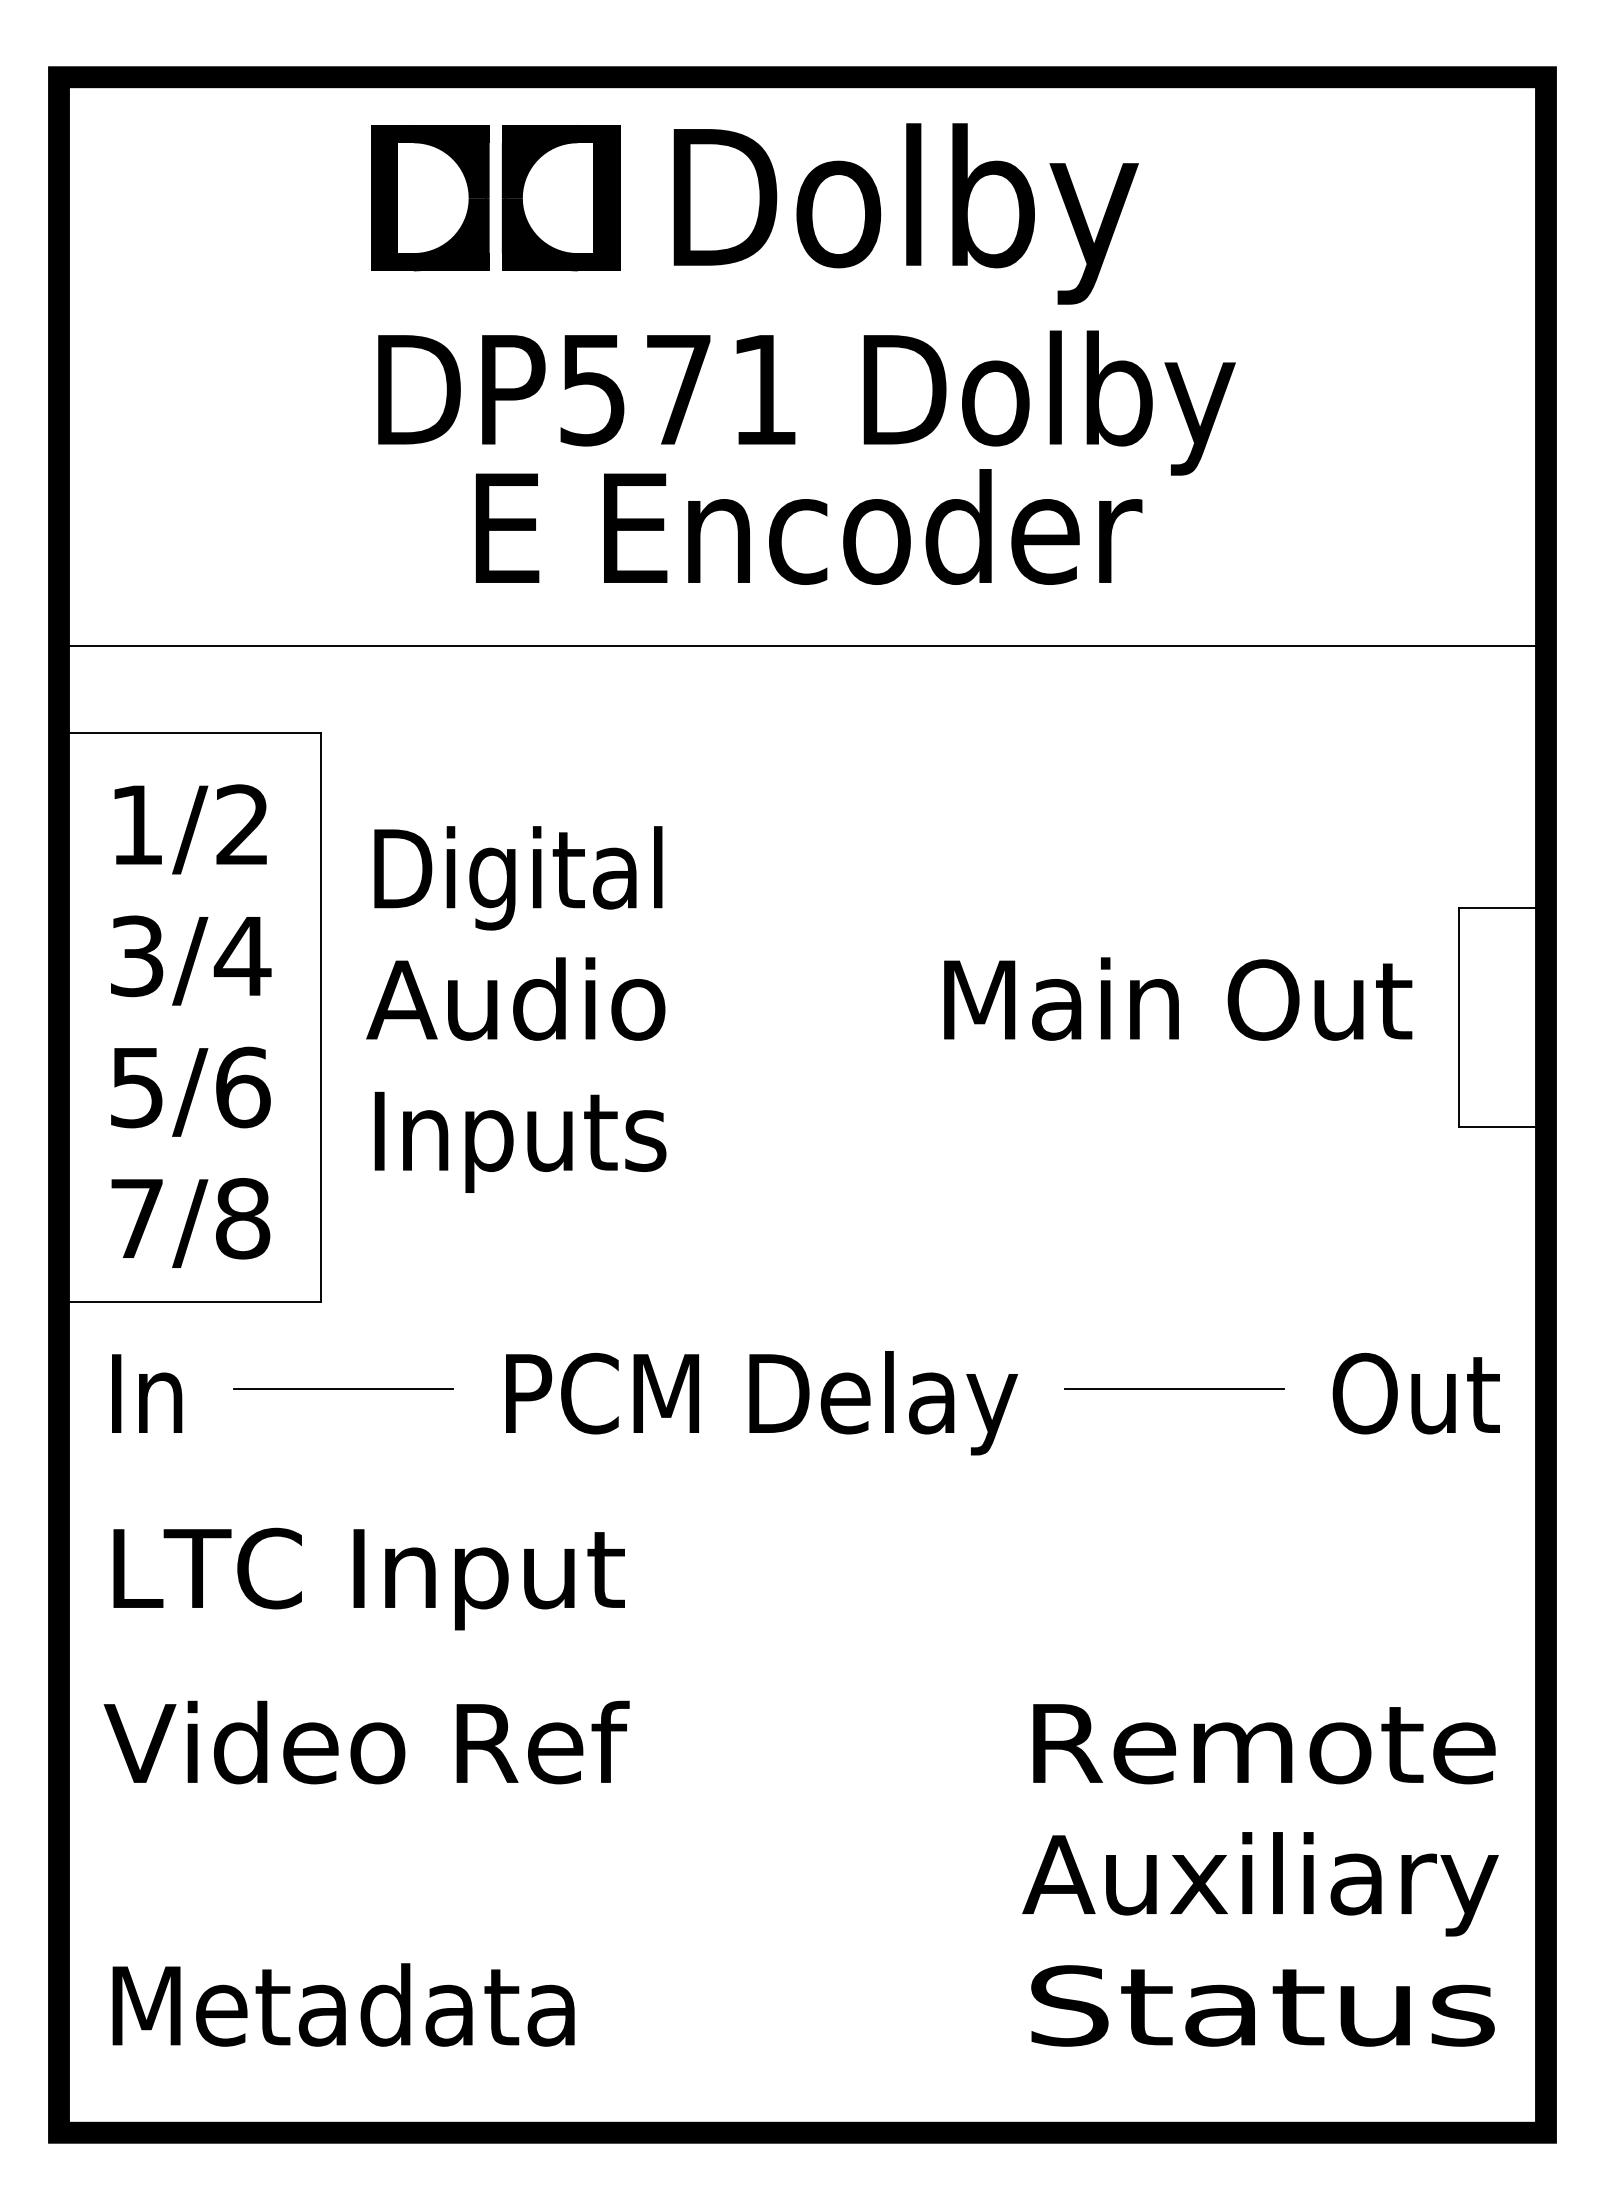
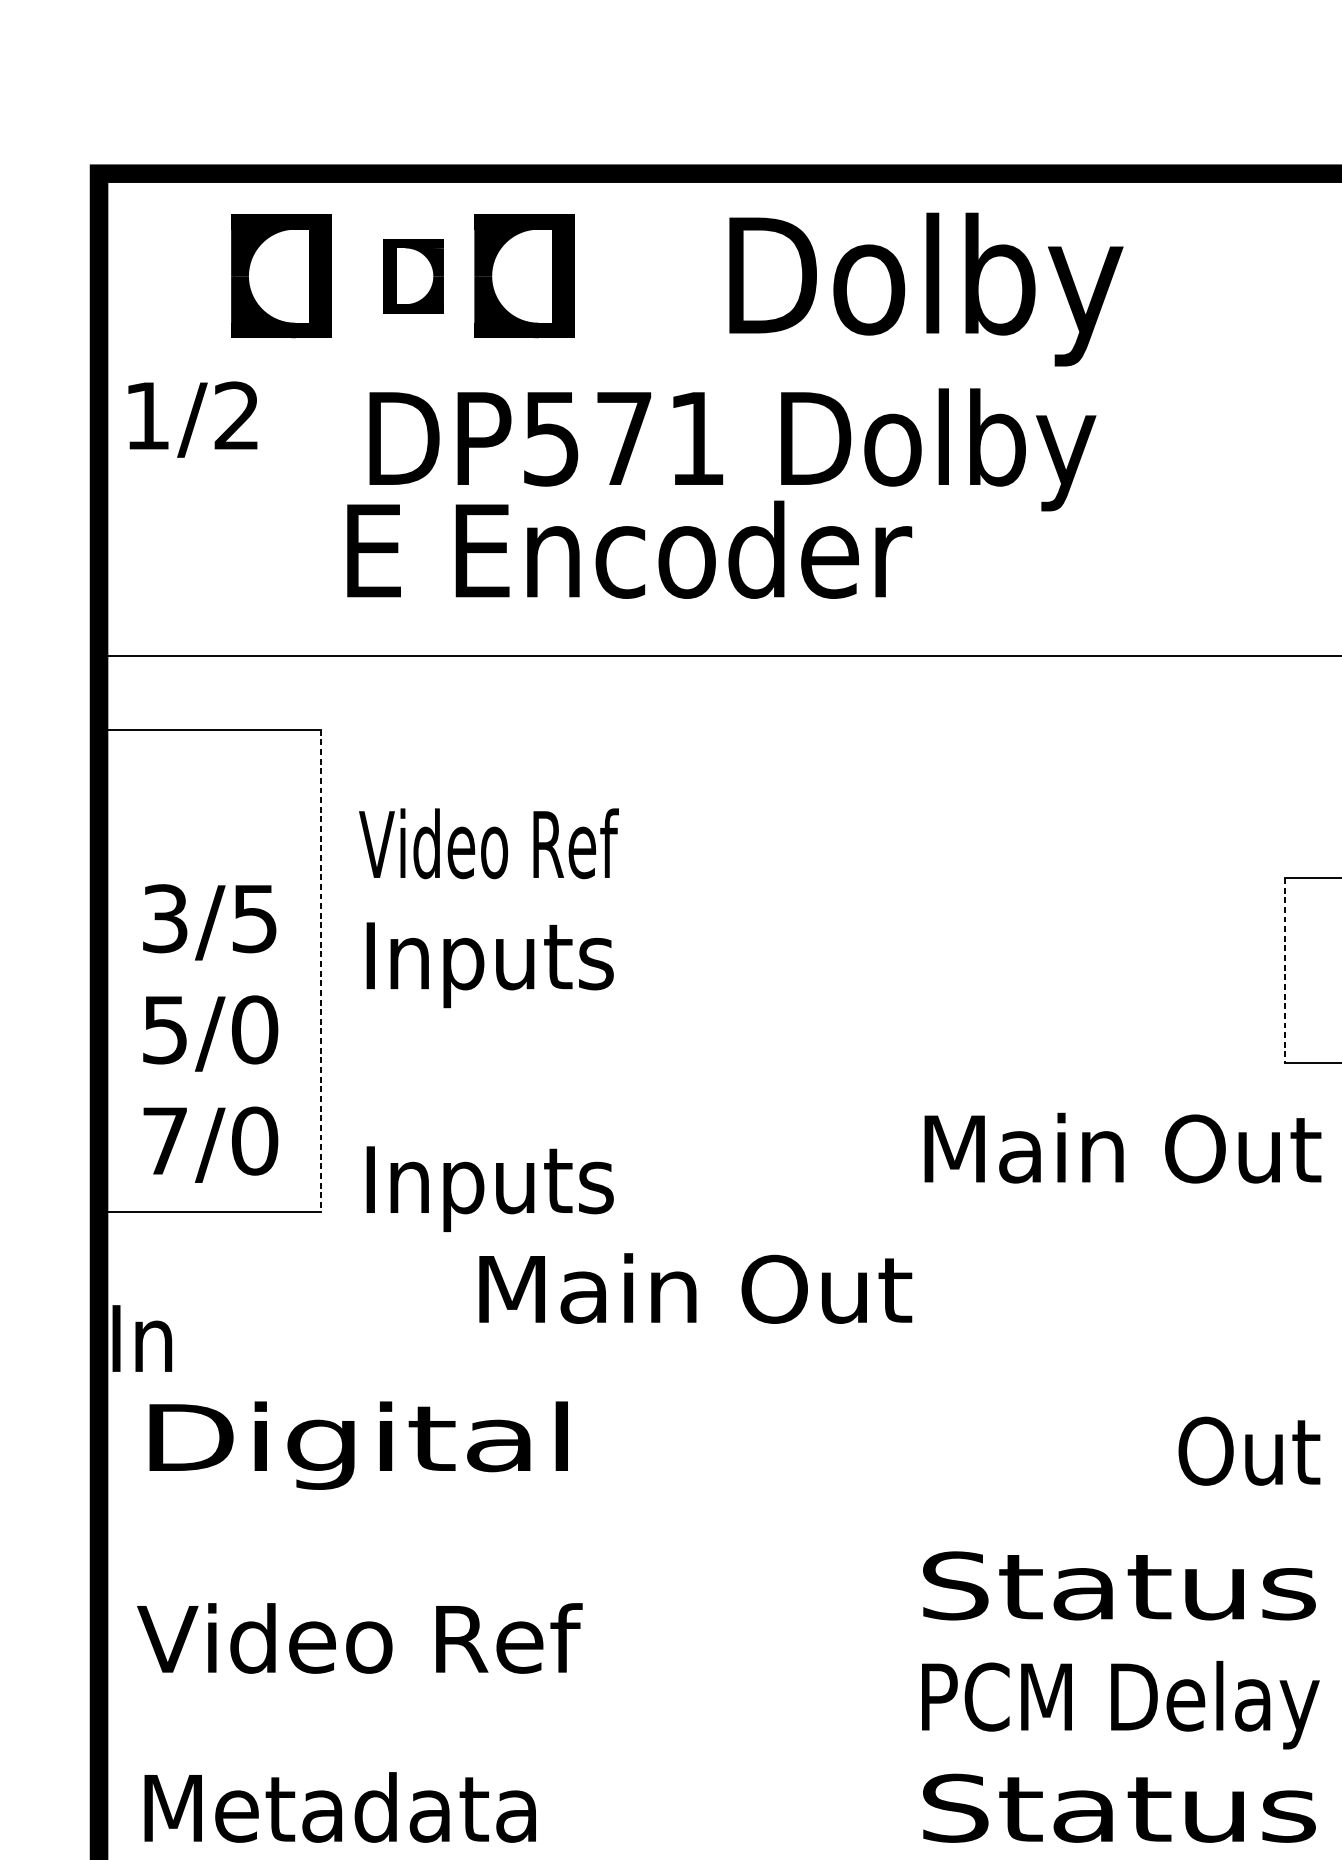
part: (273, 198) -> (280, 276), added
part: (430, 198) -> (413, 276), size x0.6
text: (905, 213) -> (925, 289), moved
text: (809, 526) -> (630, 549), moved
text: (190, 829) -> (192, 419), moved
text: (518, 878) -> (488, 852), Digital -> Video Ref
text: (242, 957) -> (254, 919), 3/4 -> 3/5
text: (1178, 998) -> (1123, 1147), moved
text: (516, 1009) -> (486, 963), Audio -> Inputs
line: (321, 1018) -> (321, 971), solid -> dashed
line: (1458, 1018) -> (1285, 971), solid -> dashed
text: (242, 1087) -> (254, 1029), 5/6 -> 5/0
text: (520, 1141) -> (490, 1188), moved
text: (242, 1218) -> (254, 1140), 7/8 -> 7/0
line: (342, 1389) -> (339, 1285), removed
line: (1173, 1389) -> (1043, 1285), removed
text: (147, 1393) -> (142, 1338), moved
text: (1415, 1393) -> (1248, 1451), moved
text: (762, 1403) -> (695, 1297), PCM Delay -> Main Out
text: (368, 1577) -> (361, 1445), LTC Input -> Digital
text: (366, 1742) -> (359, 1638), moved
text: (1263, 1743) -> (1119, 1585), Remote -> Status
text: (1260, 1884) -> (1117, 1705), Auxiliary -> PCM Delay

